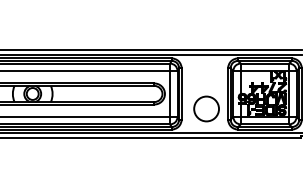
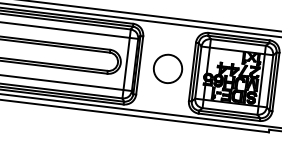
circle: (206, 108) -> (167, 68), moved

